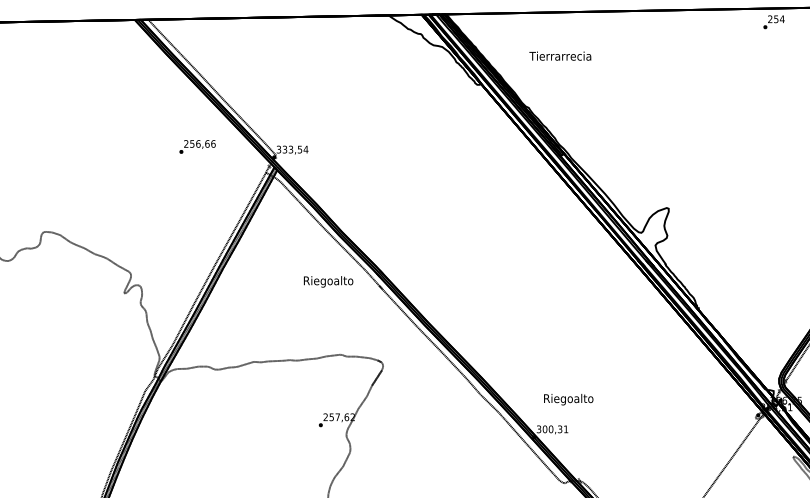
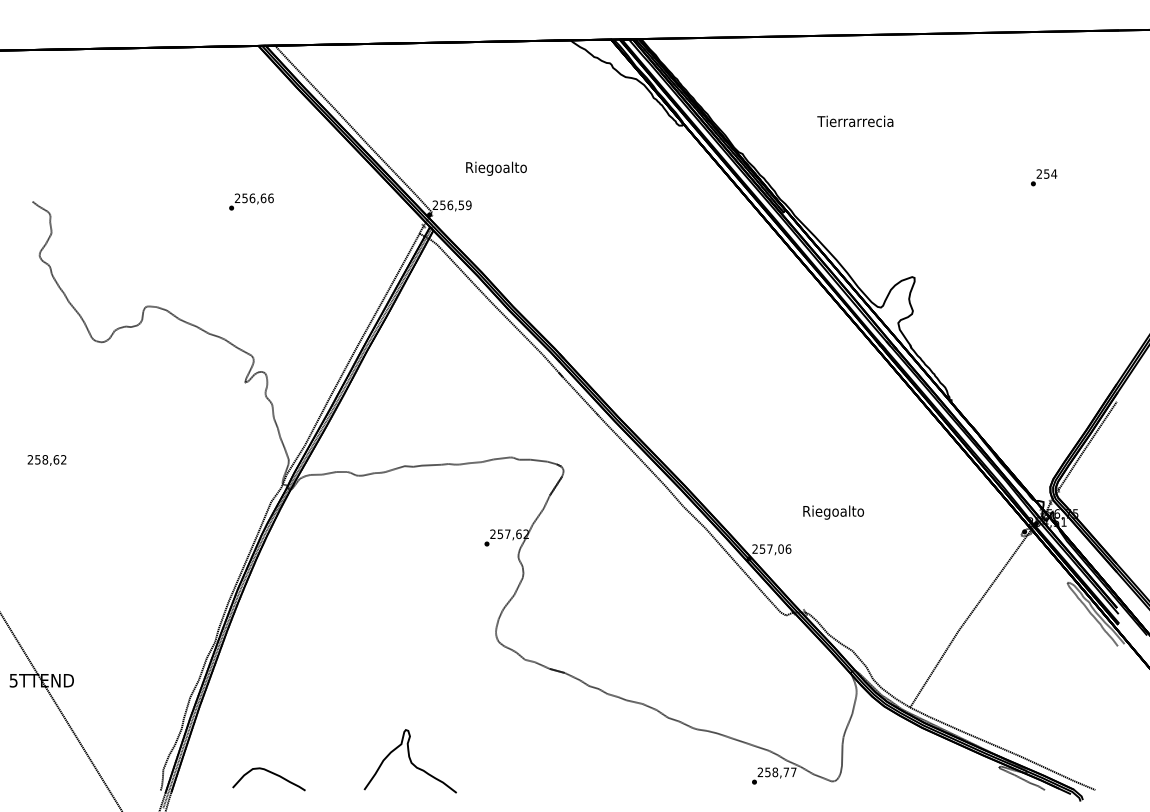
text: (774, 22) -> (1044, 177), moved
text: (560, 56) -> (855, 121), moved
text: (197, 146) -> (251, 201), moved
text: (291, 149) -> (451, 205), 333,54 -> 256,59
text: (328, 281) -> (496, 168), moved
text: (568, 399) -> (833, 512), moved
text: (552, 428) -> (771, 548), 300,31 -> 257,06

